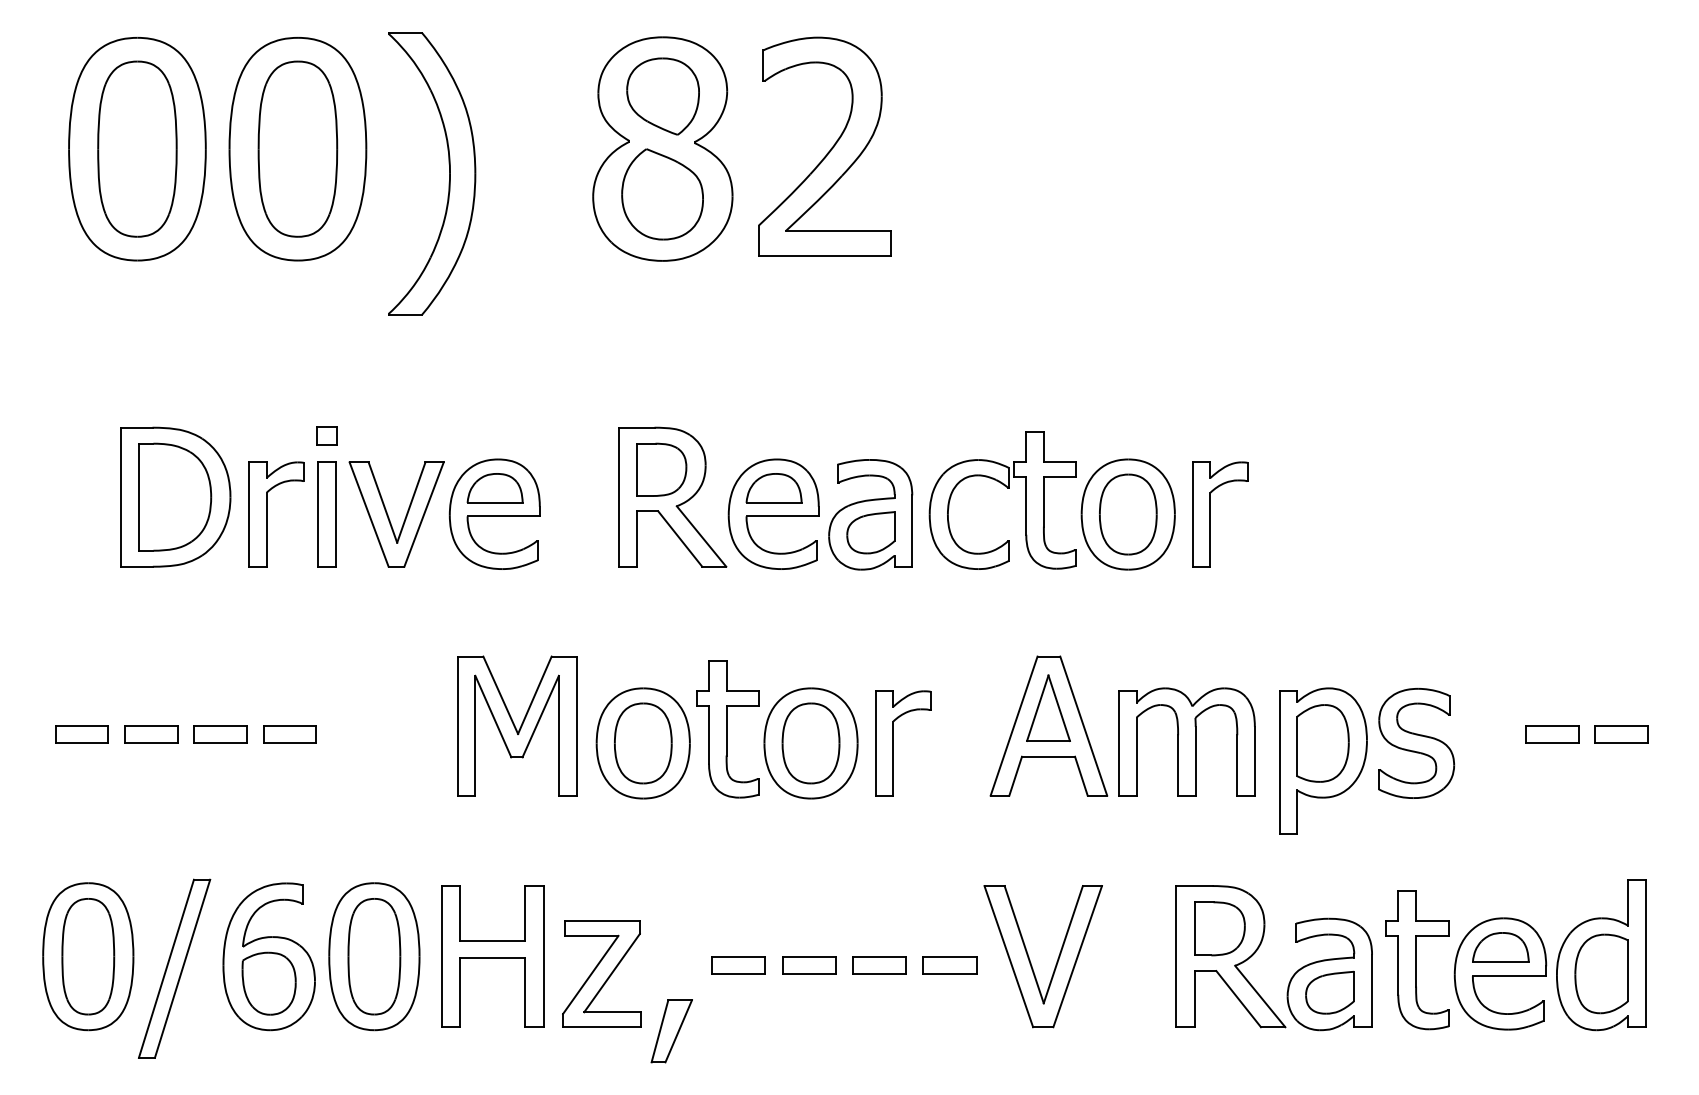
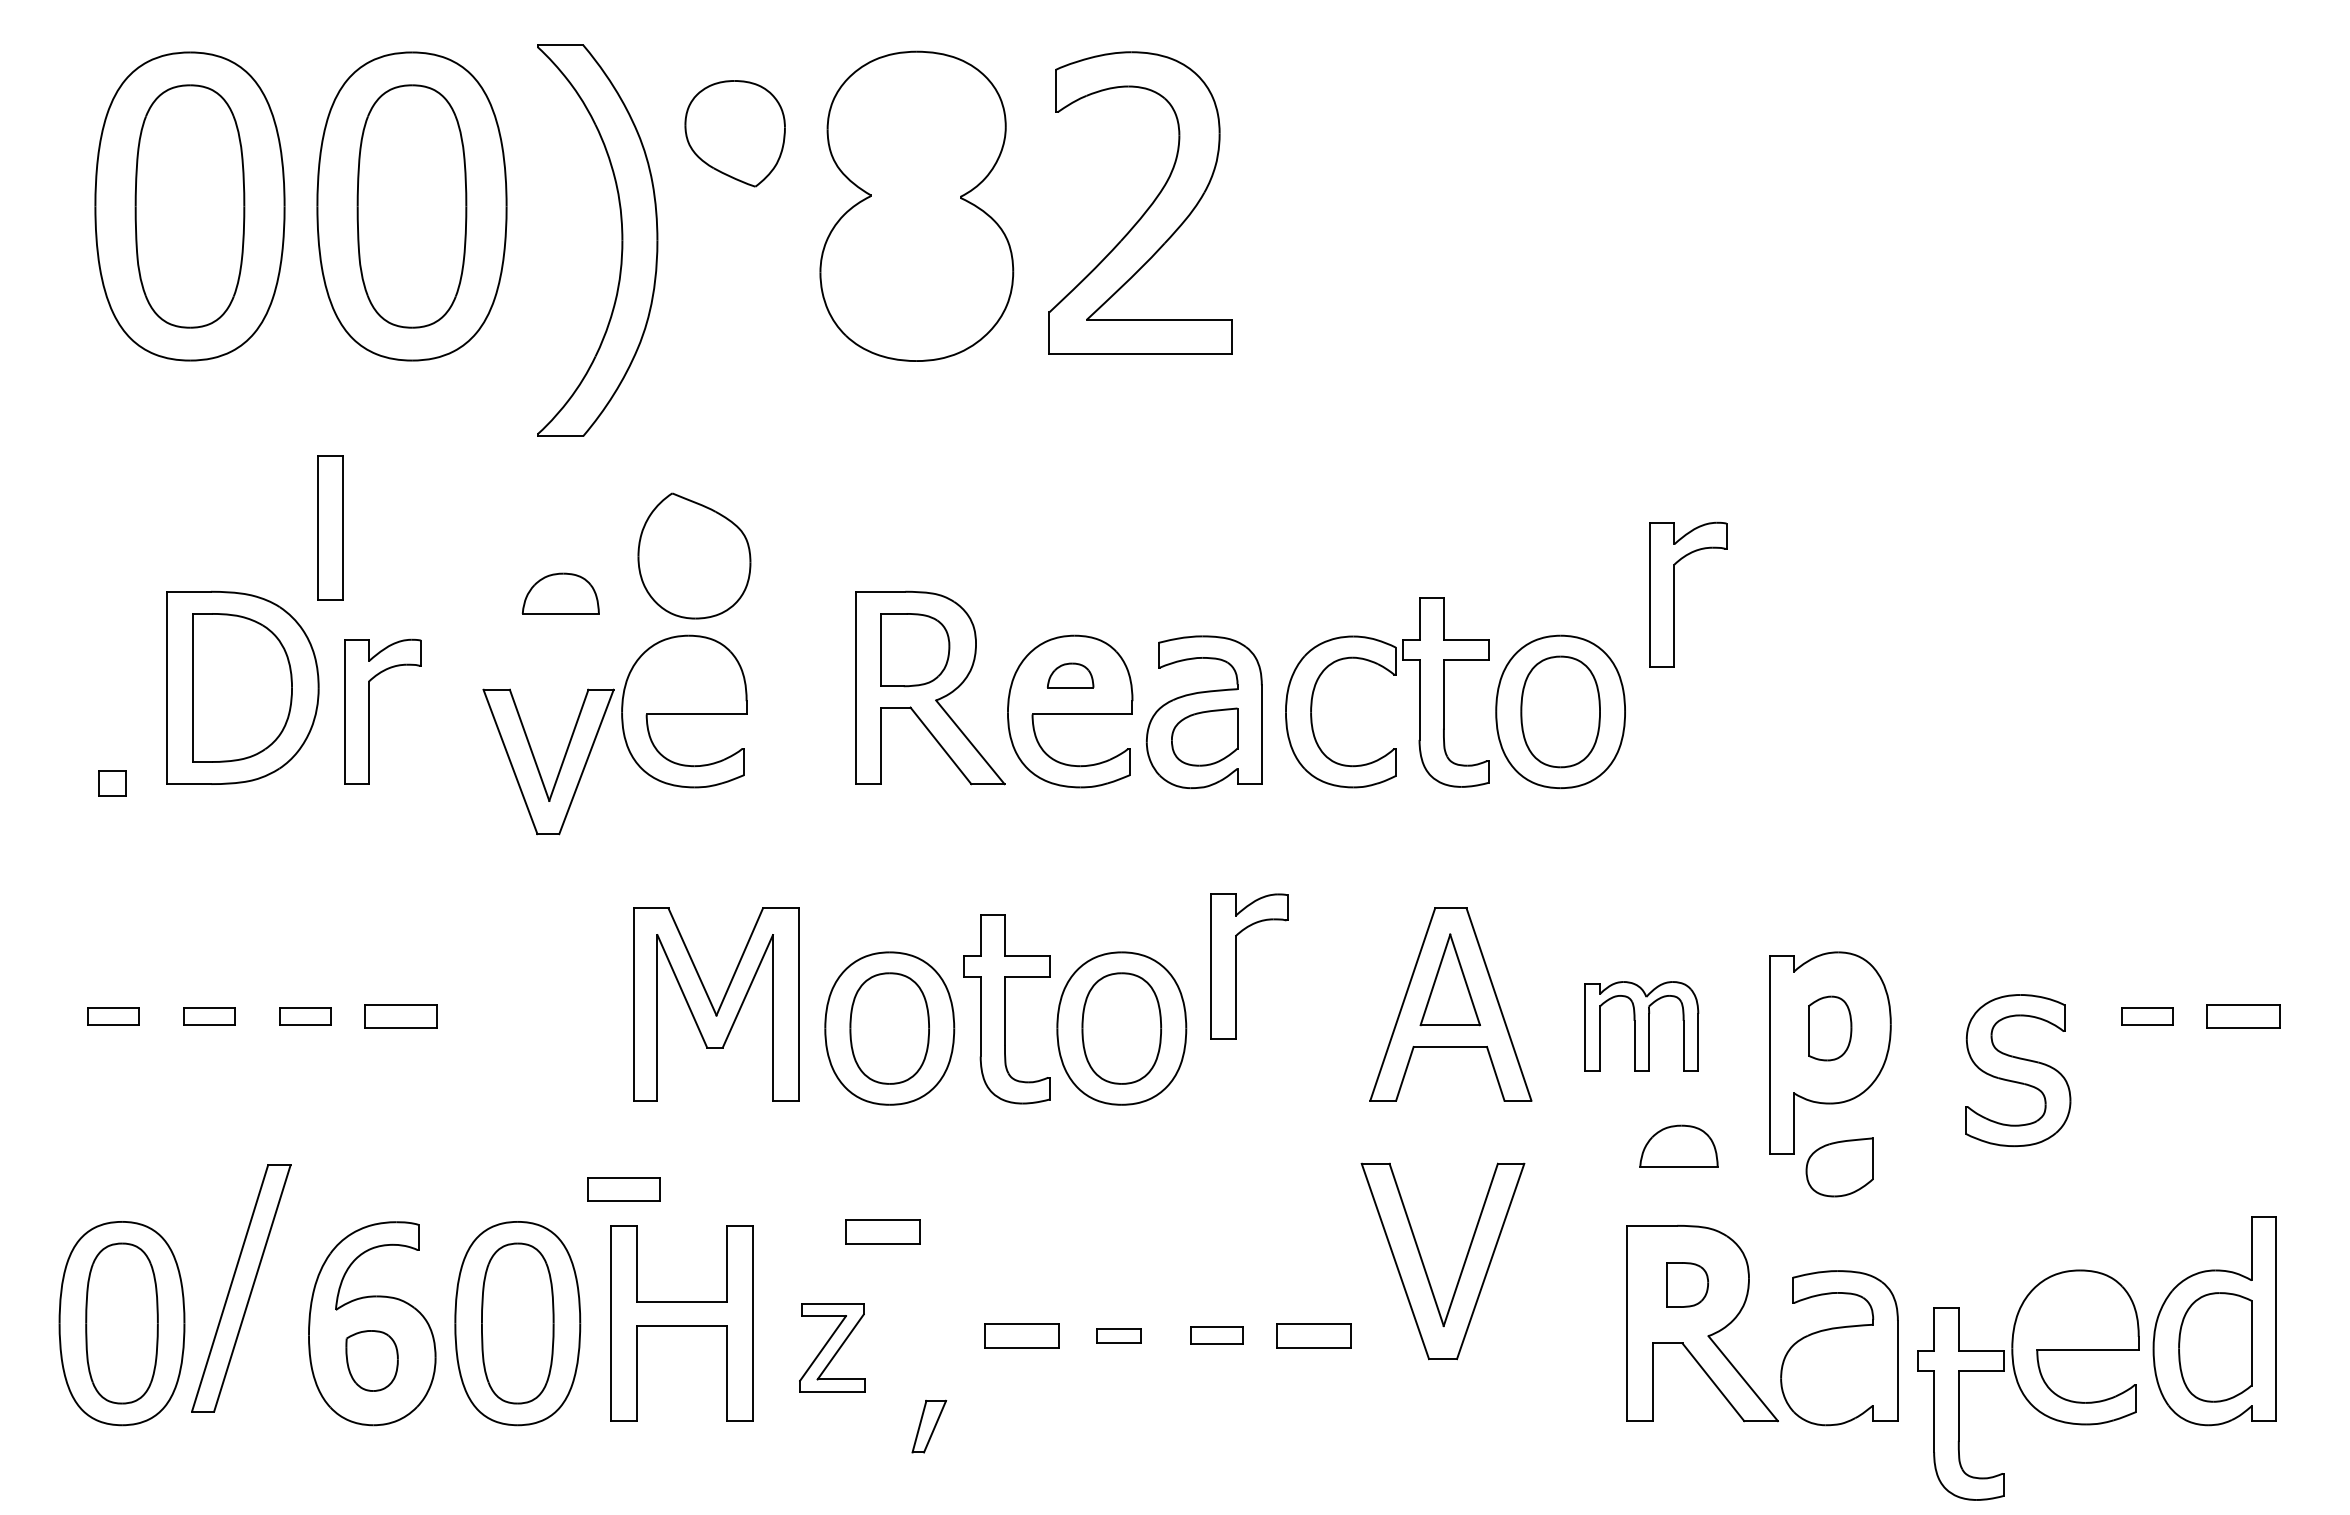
part: (662, 96) -> (734, 133), moved
part: (662, 194) -> (694, 555), moved
part: (327, 436) -> (112, 783), moved
part: (494, 488) -> (560, 593), moved
part: (773, 488) -> (1070, 675), size x0.6
part: (327, 514) -> (330, 527), moved
part: (1210, 514) -> (1674, 594), moved
part: (389, 517) -> (538, 766), moved
part: (81, 734) -> (112, 1016), size x0.7
part: (150, 734) -> (208, 1016), size x0.7
part: (220, 734) -> (304, 1016), size x0.7
part: (1552, 734) -> (2147, 1016), size x0.7
part: (1186, 741) -> (1641, 1026), size x0.6
part: (893, 743) -> (1236, 966), moved
part: (1322, 743) -> (1829, 1028), size x0.6
part: (1416, 743) -> (2018, 1070), moved
part: (450, 859) -> (623, 1189), added
part: (638, 890) -> (882, 1231), added
part: (1219, 928) -> (1687, 1284), size x0.6
part: (1500, 947) -> (1678, 1145), moved
part: (1417, 959) -> (1960, 1403), moved
part: (1030, 960) -> (1425, 1267), moved
part: (808, 965) -> (1118, 1335), size x0.6
part: (879, 965) -> (1216, 1335), size x0.7
part: (174, 968) -> (241, 1288), moved
part: (601, 974) -> (831, 1347), size x0.6
part: (268, 983) -> (371, 1360), size x0.7
part: (1329, 992) -> (1839, 1167), moved
part: (672, 1031) -> (929, 1426), size x0.6

